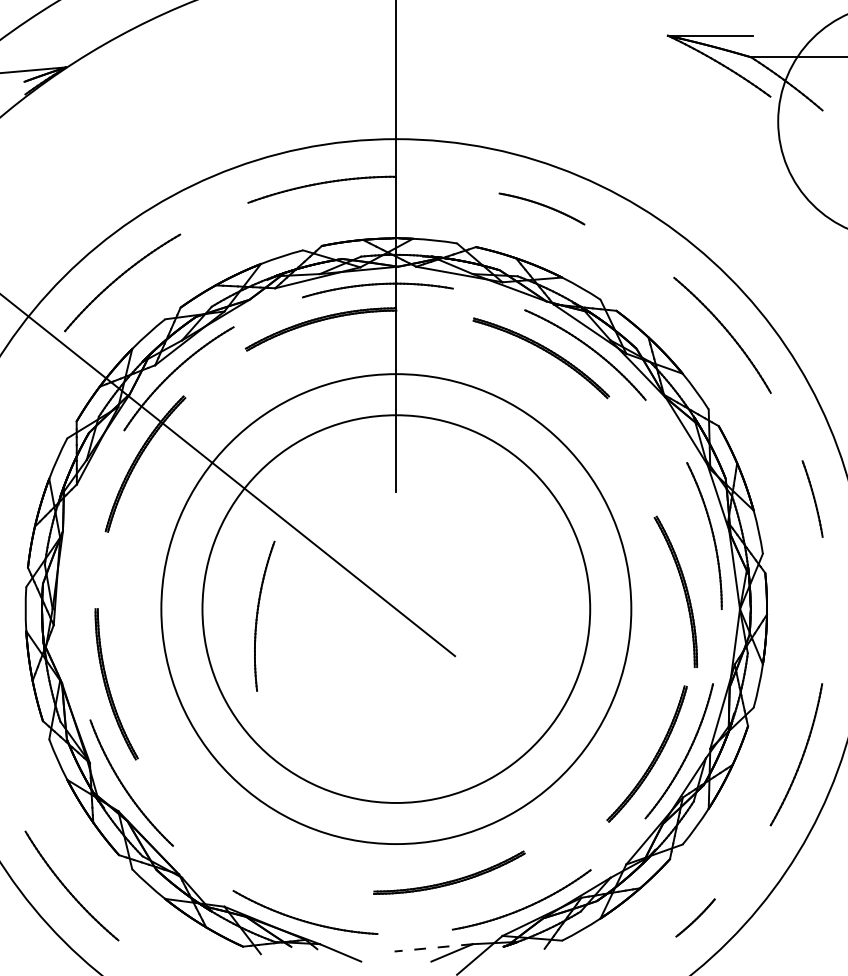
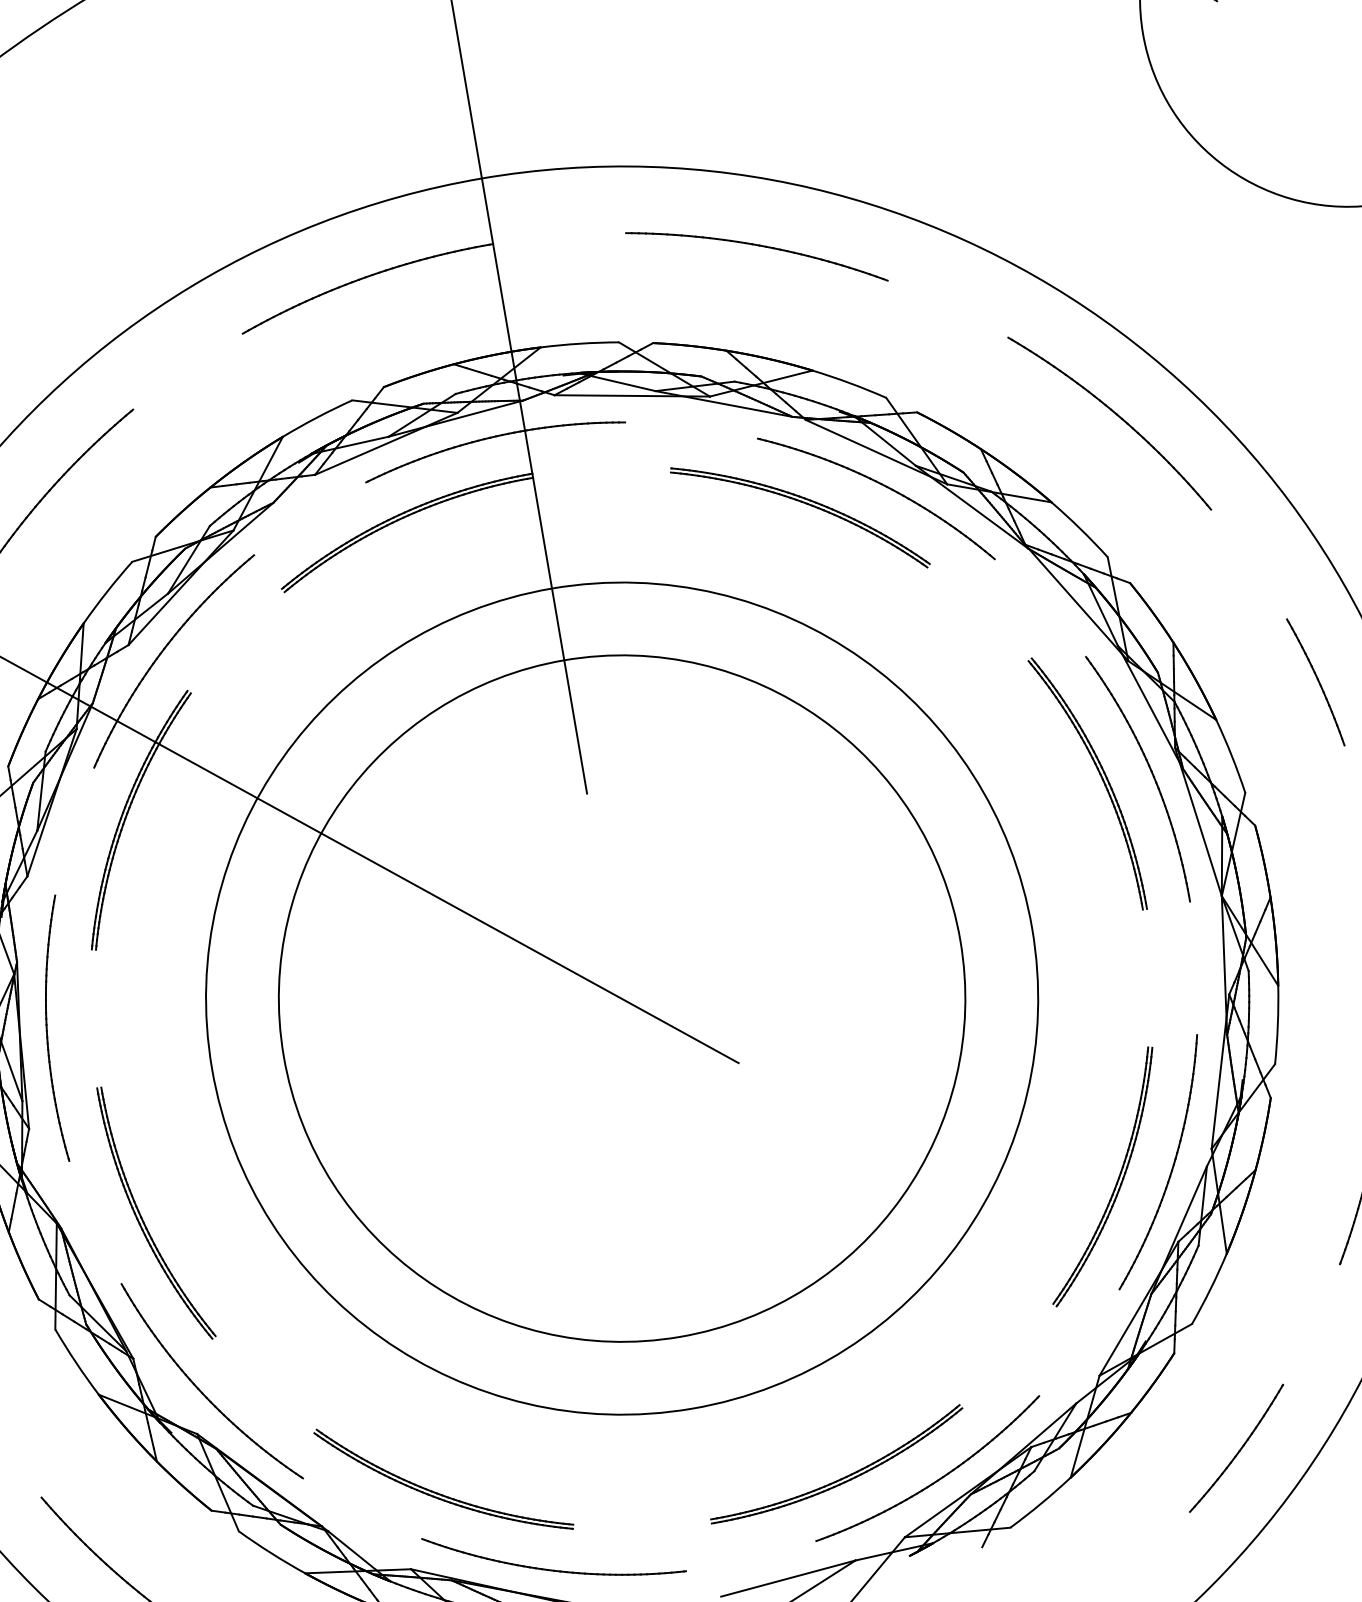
part: (541, 208) -> (755, 256), size x1.67
part: (683, 590) -> (1100, 779), moved
part: (258, 614) -> (48, 1027), moved
part: (247, 866) -> (439, 1492), added
part: (449, 880) -> (838, 1477), moved
part: (695, 917) -> (1236, 1447), size x1.67
line: (433, 947) -> (787, 1578), dashed -> solid

